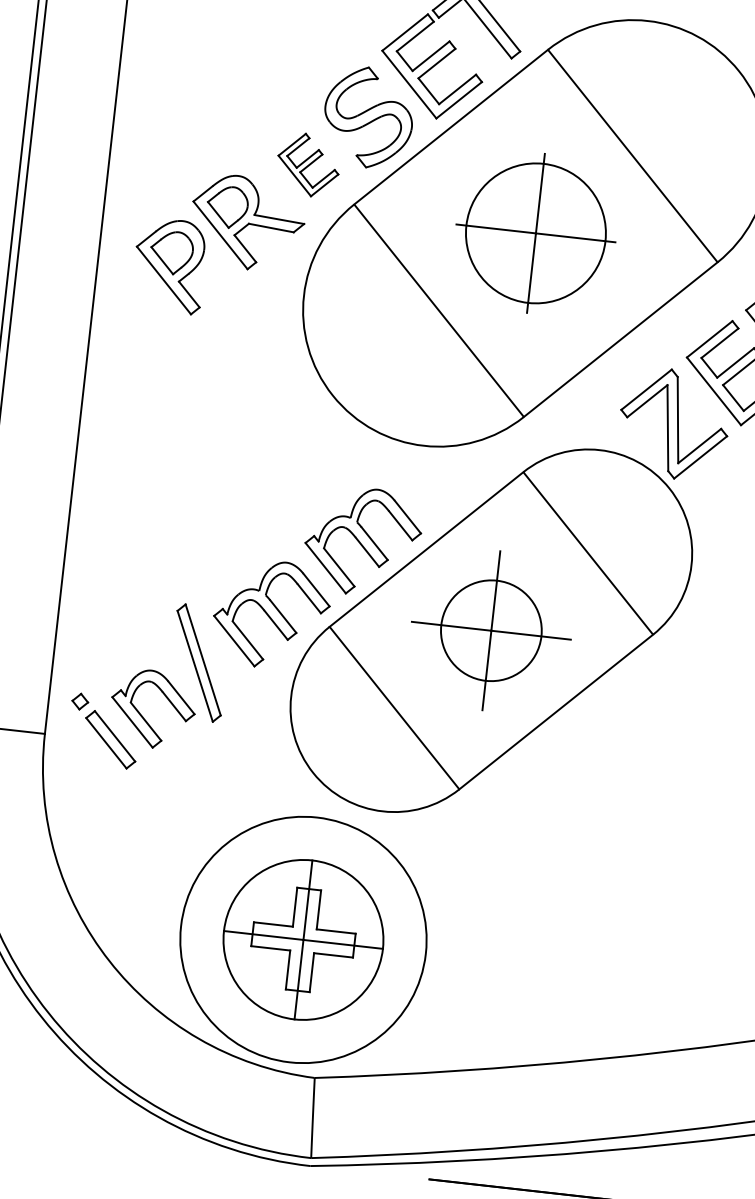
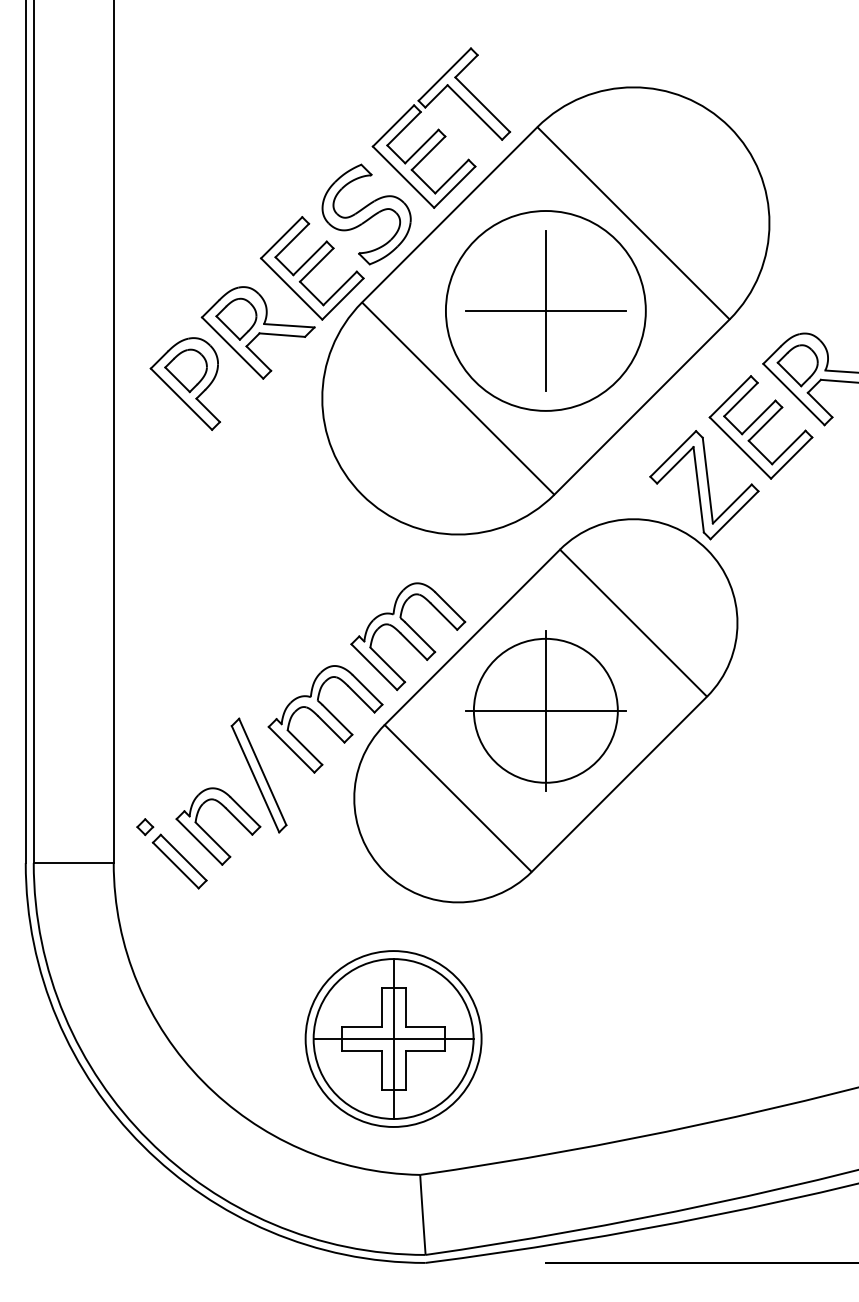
part: (307, 165) -> (311, 268), size x1.67
circle: (535, 232) -> (545, 310), size x1.43
circle: (491, 630) -> (545, 710), size x1.43
circle: (303, 939) -> (393, 1038), size x0.71

